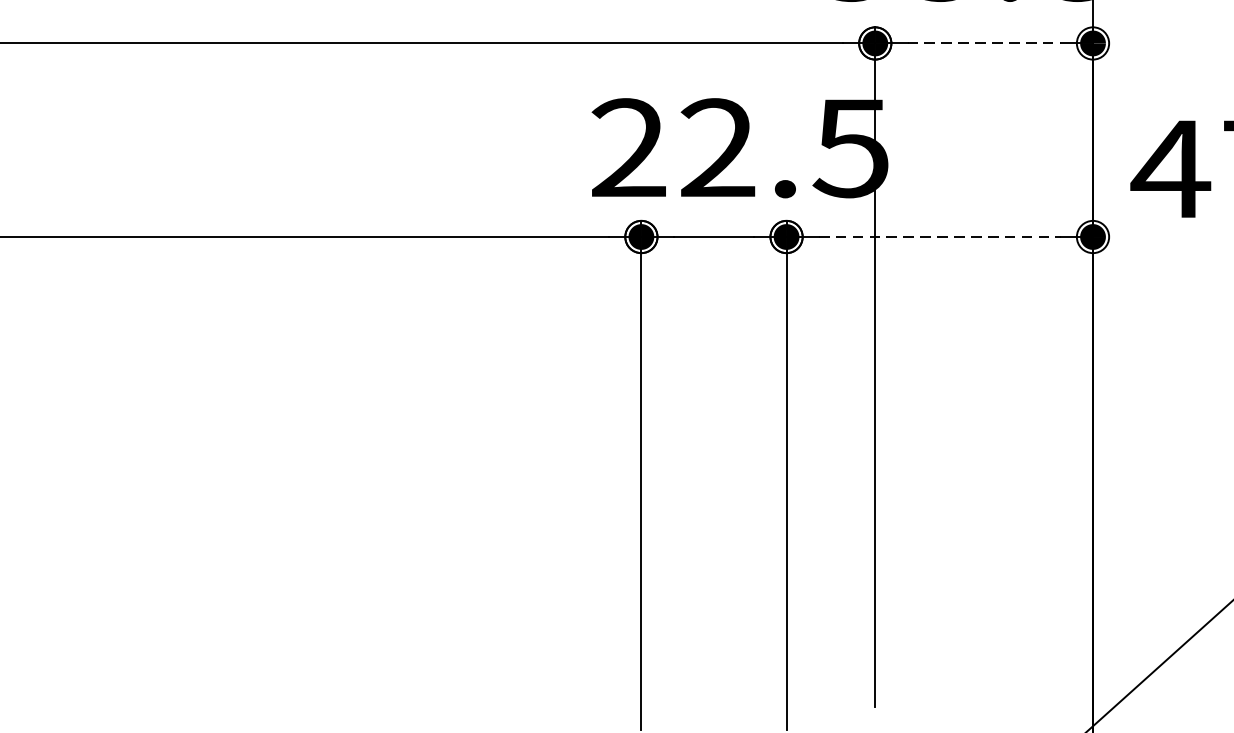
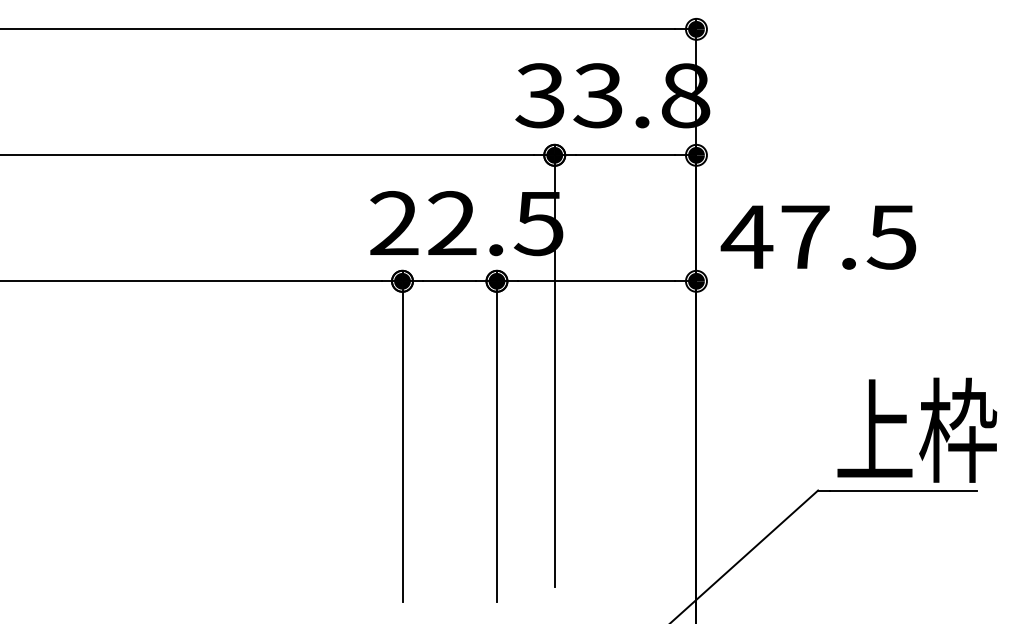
line: (983, 43) -> (625, 155), dashed -> solid
line: (939, 237) -> (596, 281), dashed -> solid

